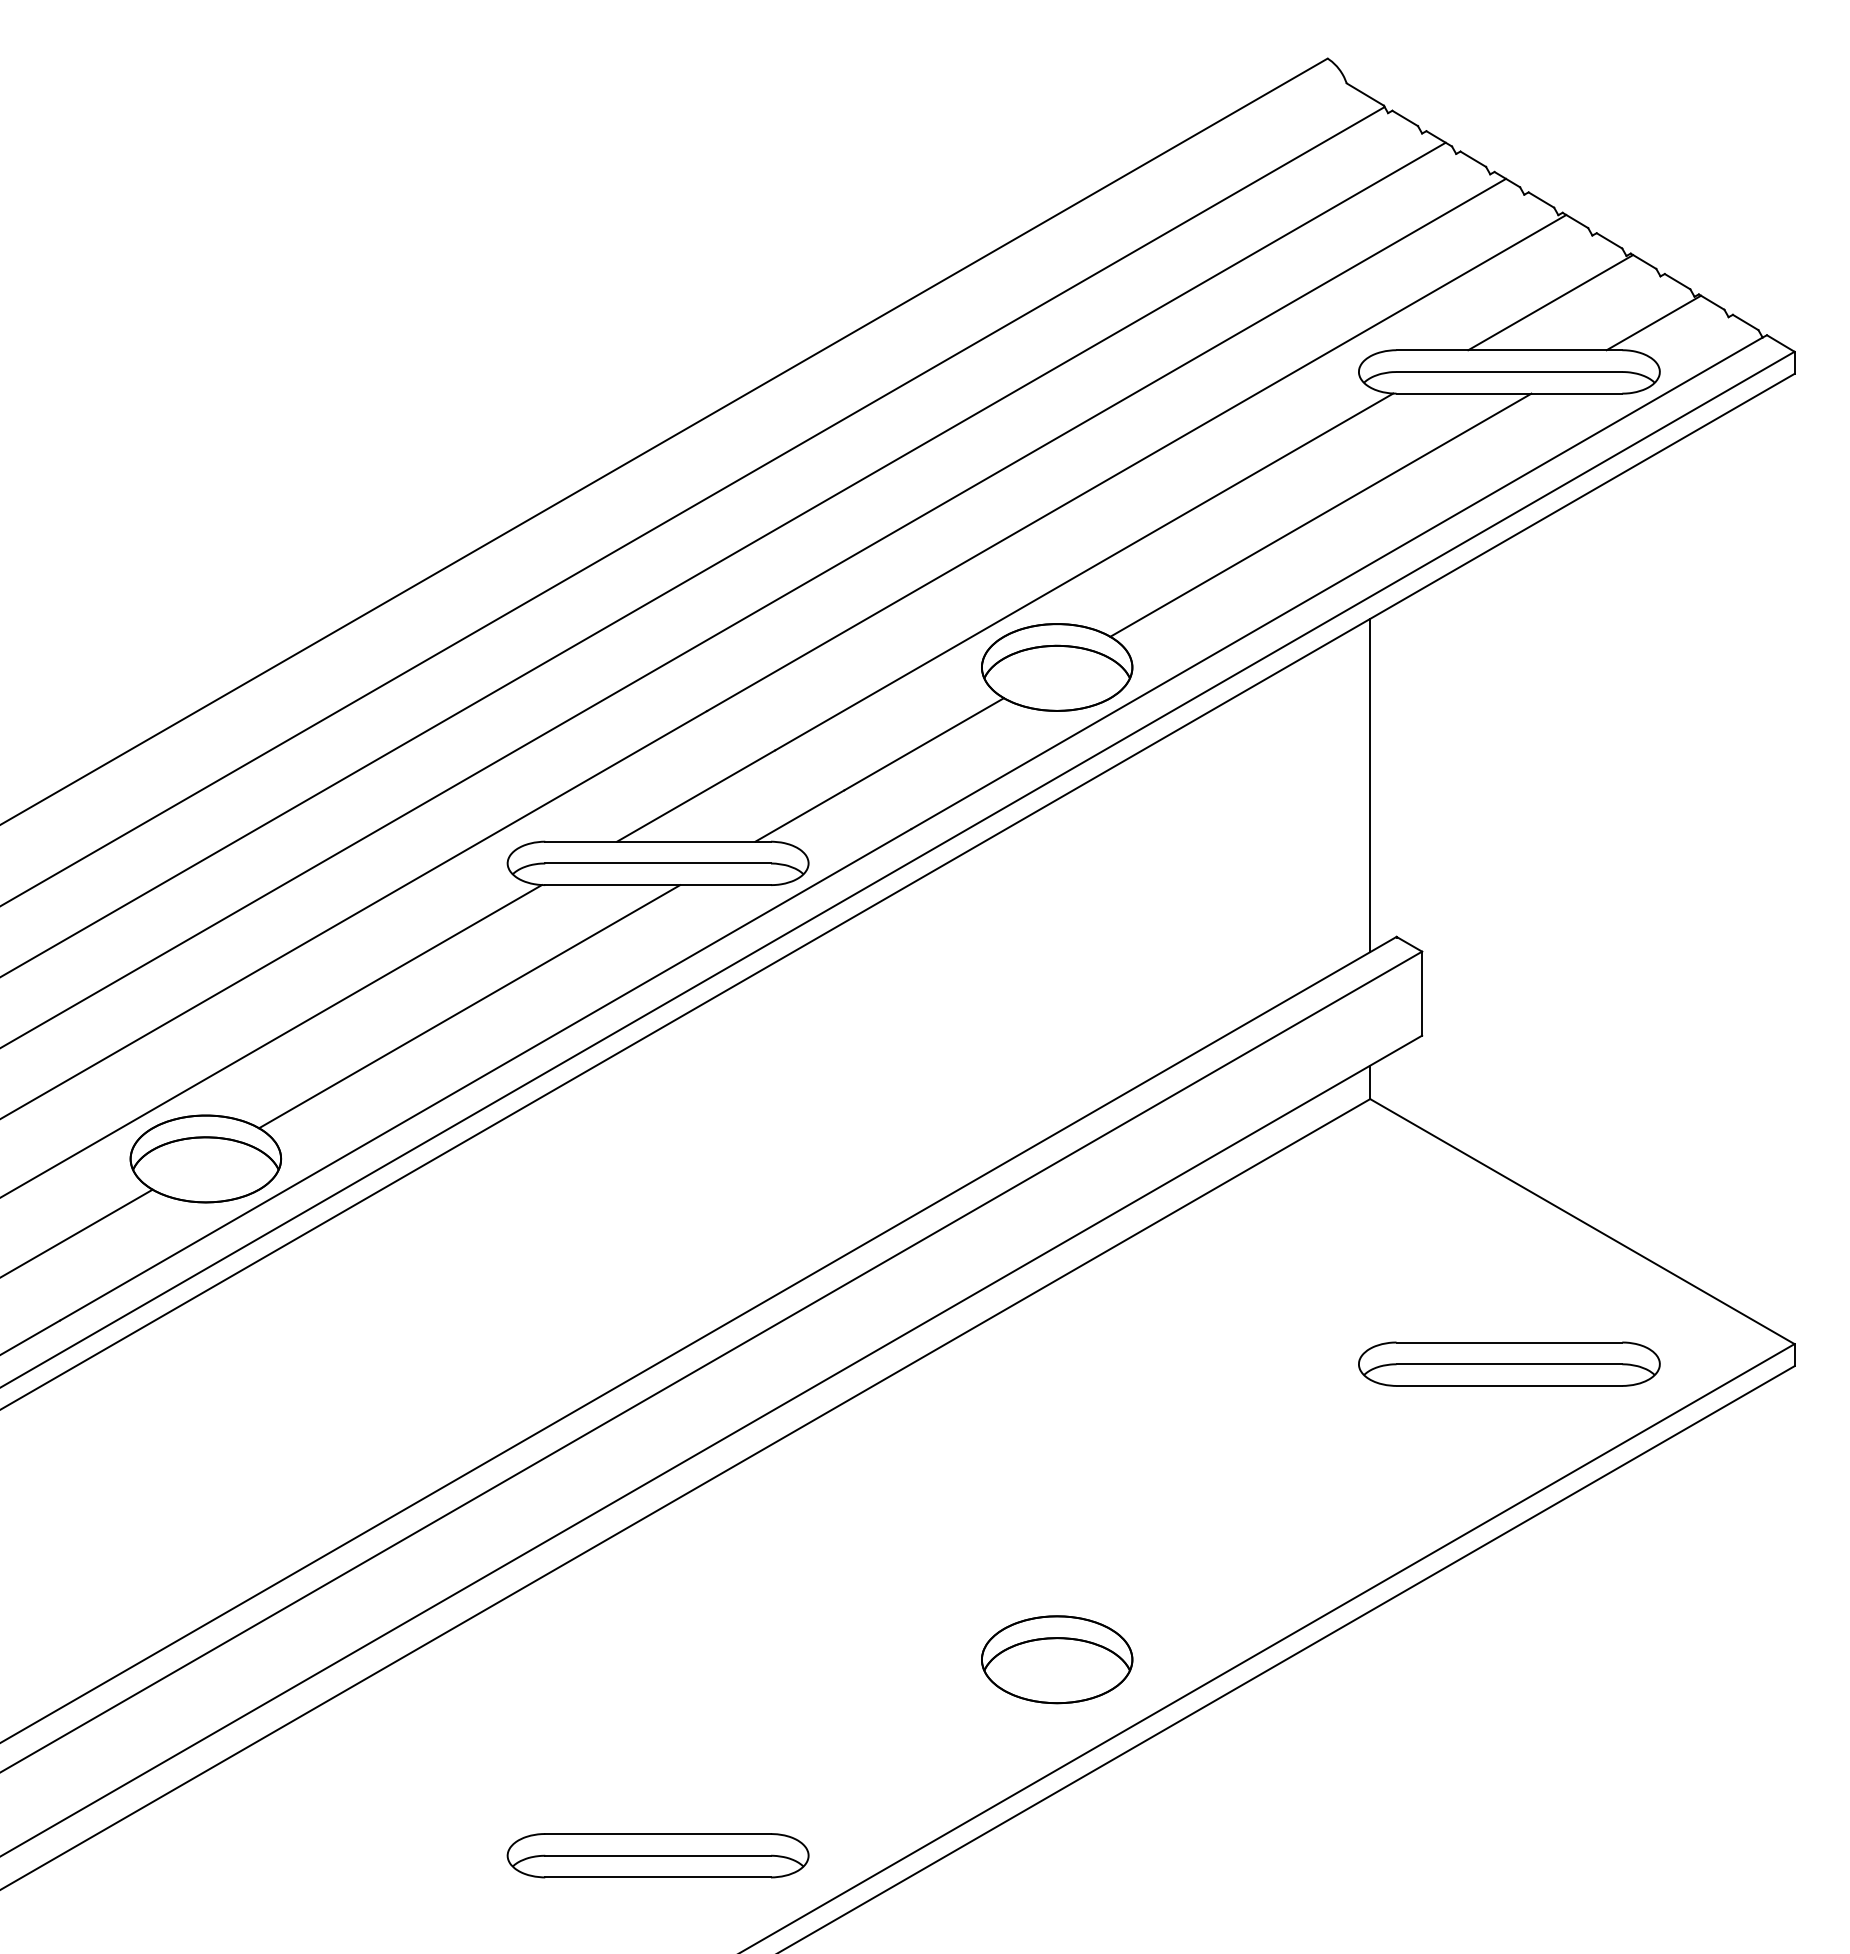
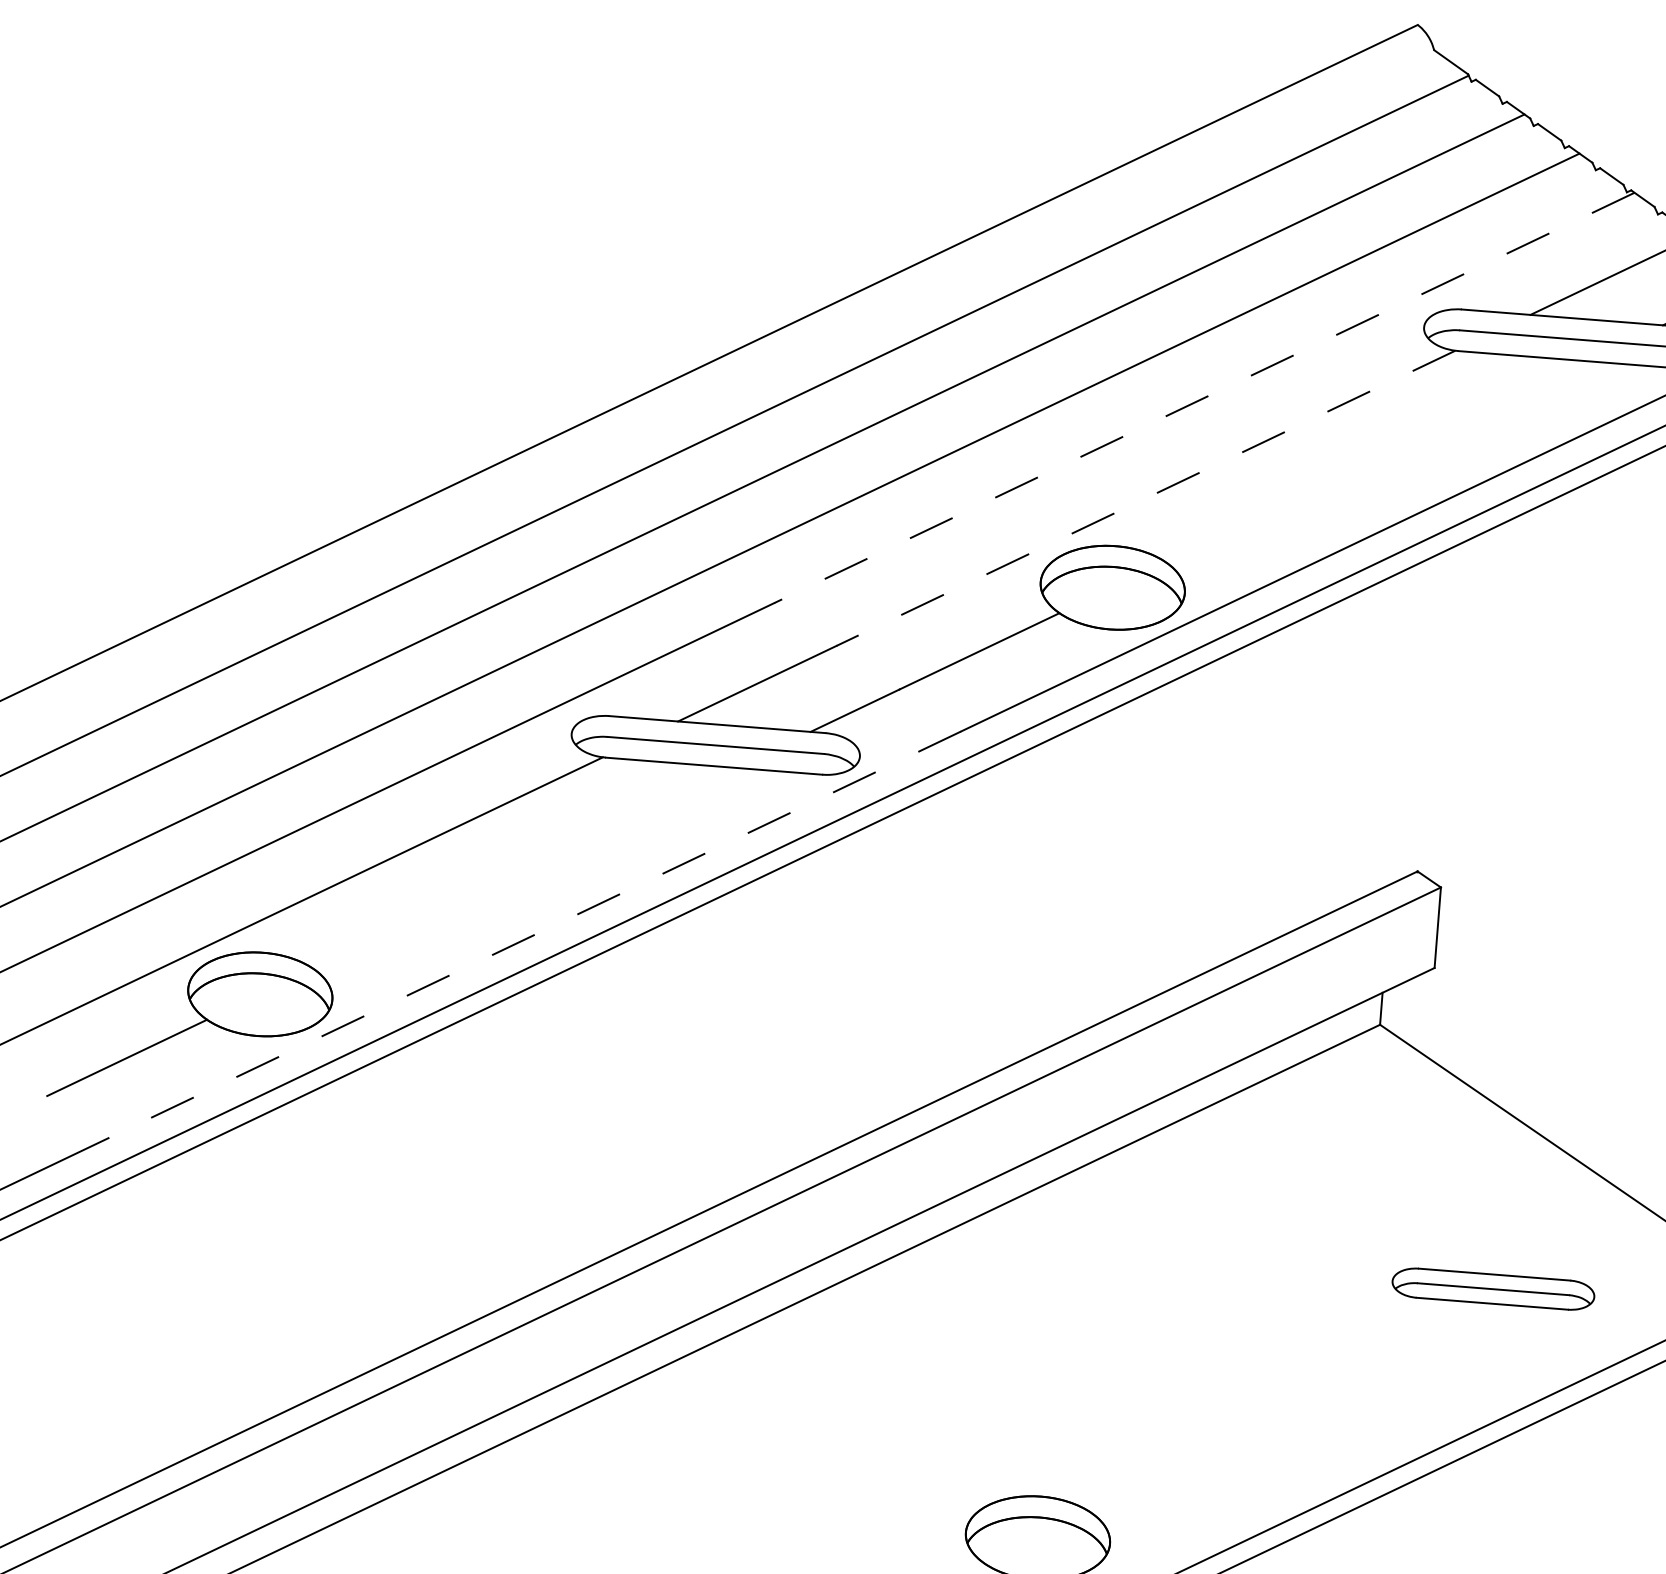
line: (1136, 463) -> (1204, 398), solid -> dashed
line: (1320, 514) -> (1376, 461), removed
line: (1084, 572) -> (1146, 498), solid -> dashed
line: (1370, 785) -> (1404, 724), removed
line: (469, 1006) -> (524, 868), removed
line: (485, 1075) -> (534, 935), solid -> dashed
part: (1509, 1363) -> (1493, 1288), size x0.7

